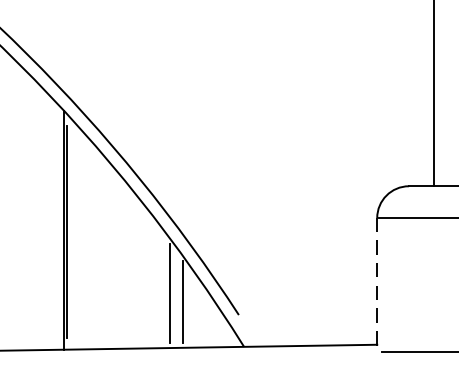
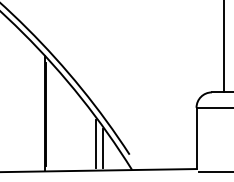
line: (377, 281) -> (196, 138), dashed -> solid

